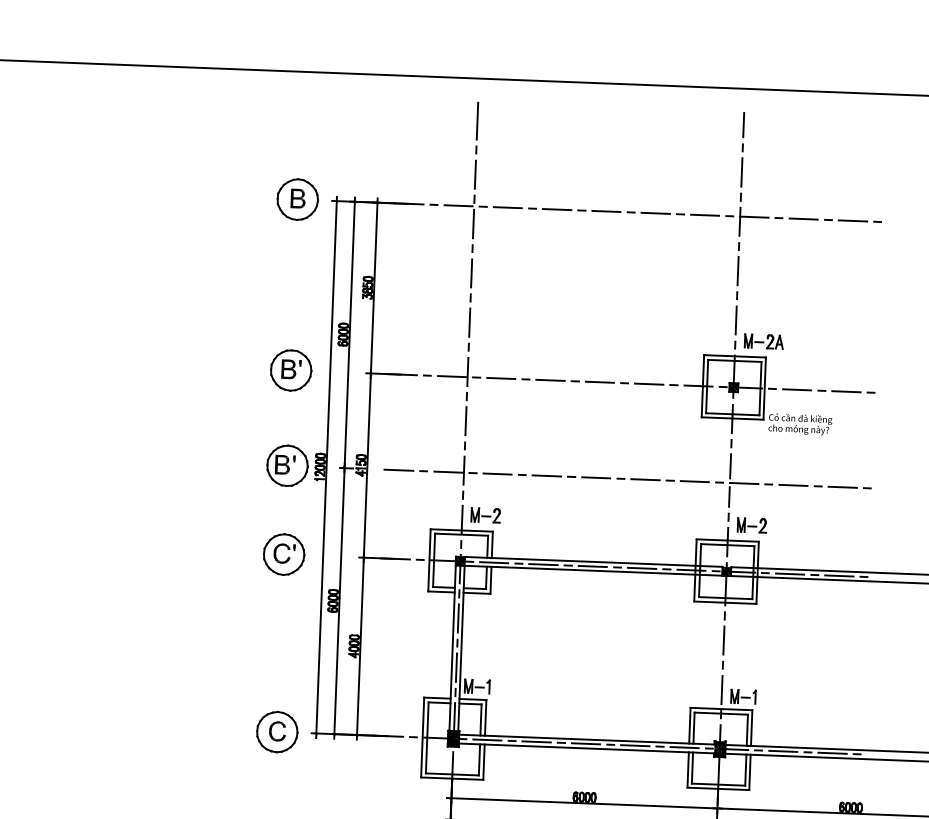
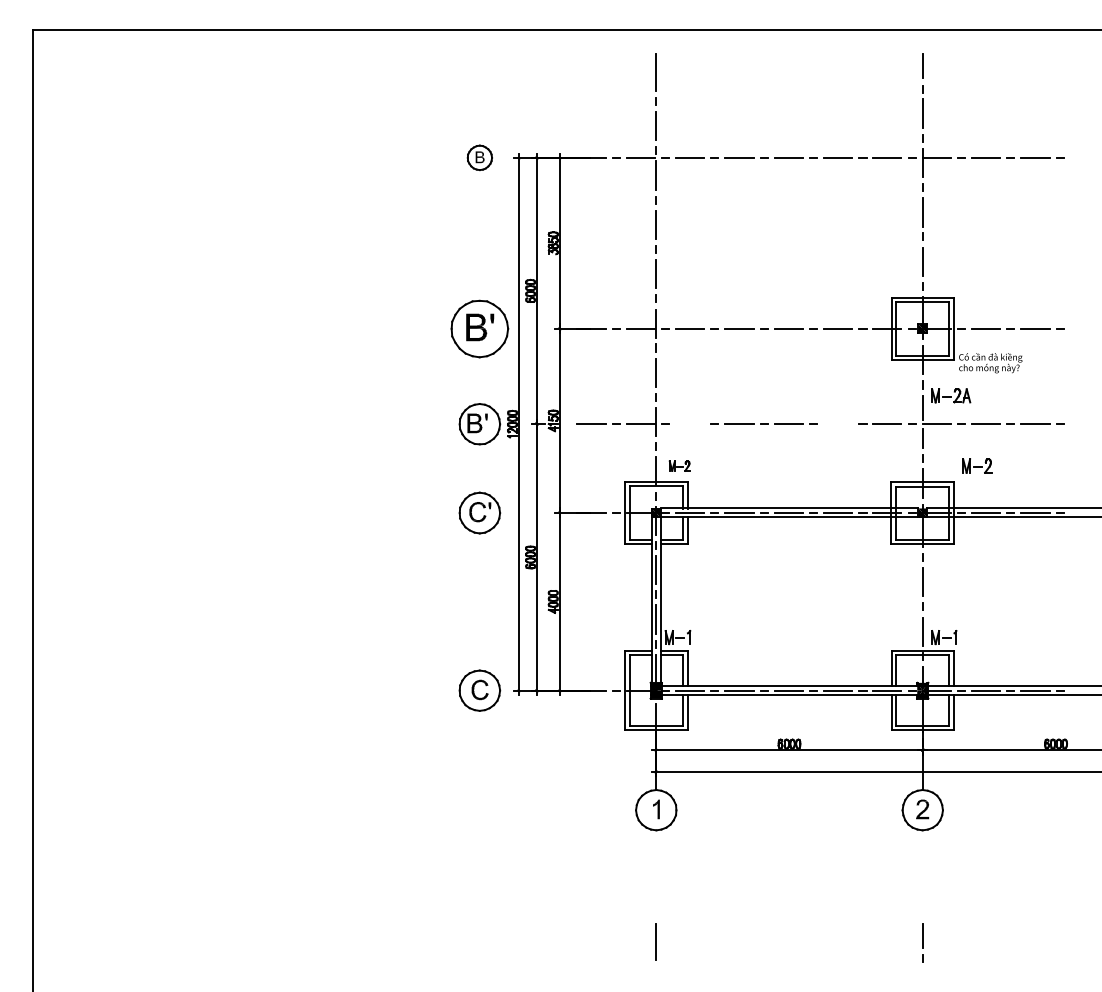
part: (297, 199) -> (479, 157), size x0.6
part: (764, 341) -> (951, 395), moved
part: (290, 370) -> (479, 328), size x1.4
line: (498, 474) -> (690, 424), removed
line: (644, 479) -> (837, 424), removed
part: (485, 514) -> (679, 465), size x0.7
part: (752, 525) -> (977, 465), moved

